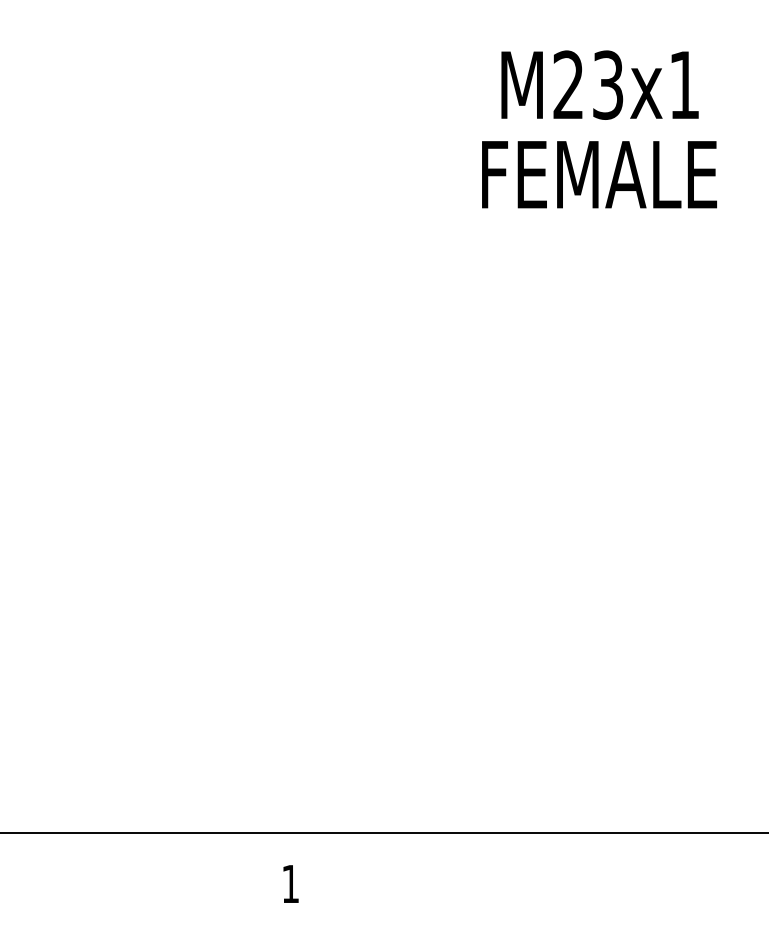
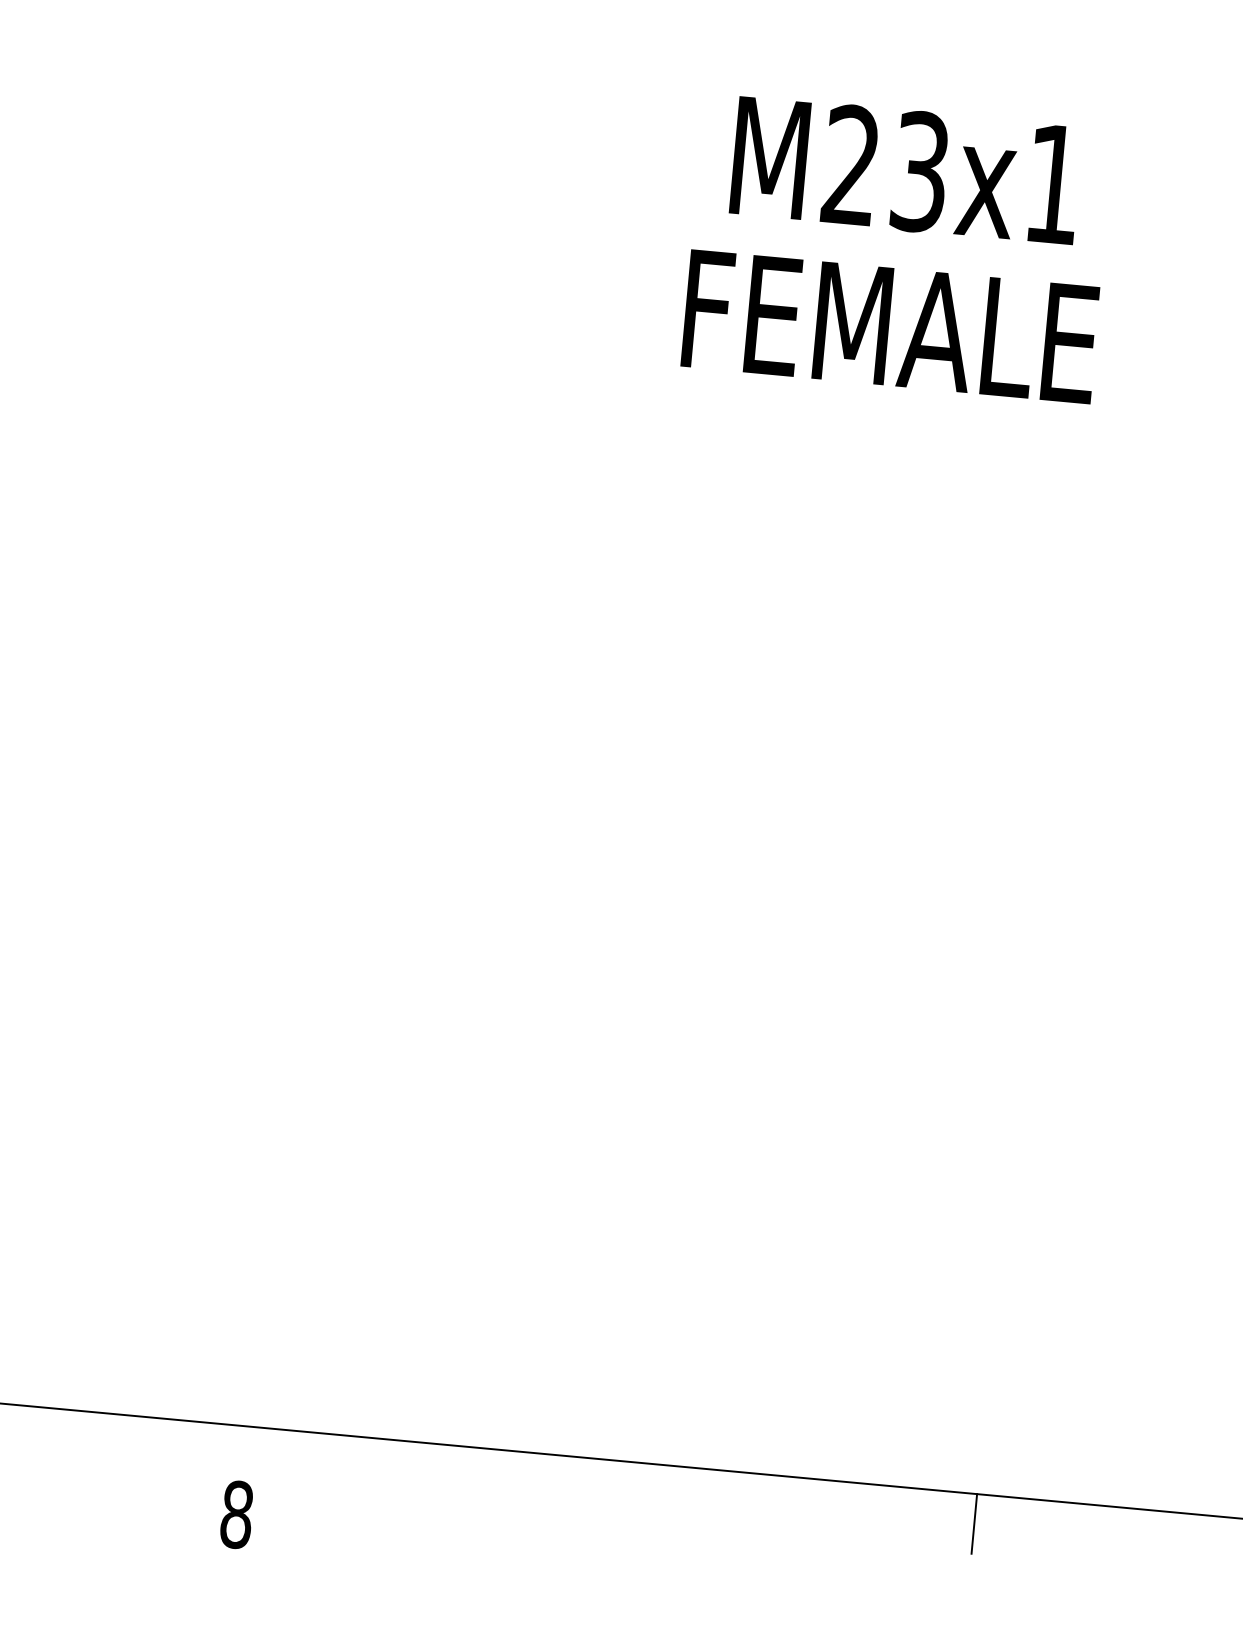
line: (710, 850) -> (975, 1524), added
text: (290, 883) -> (236, 1513), 1 -> 8

